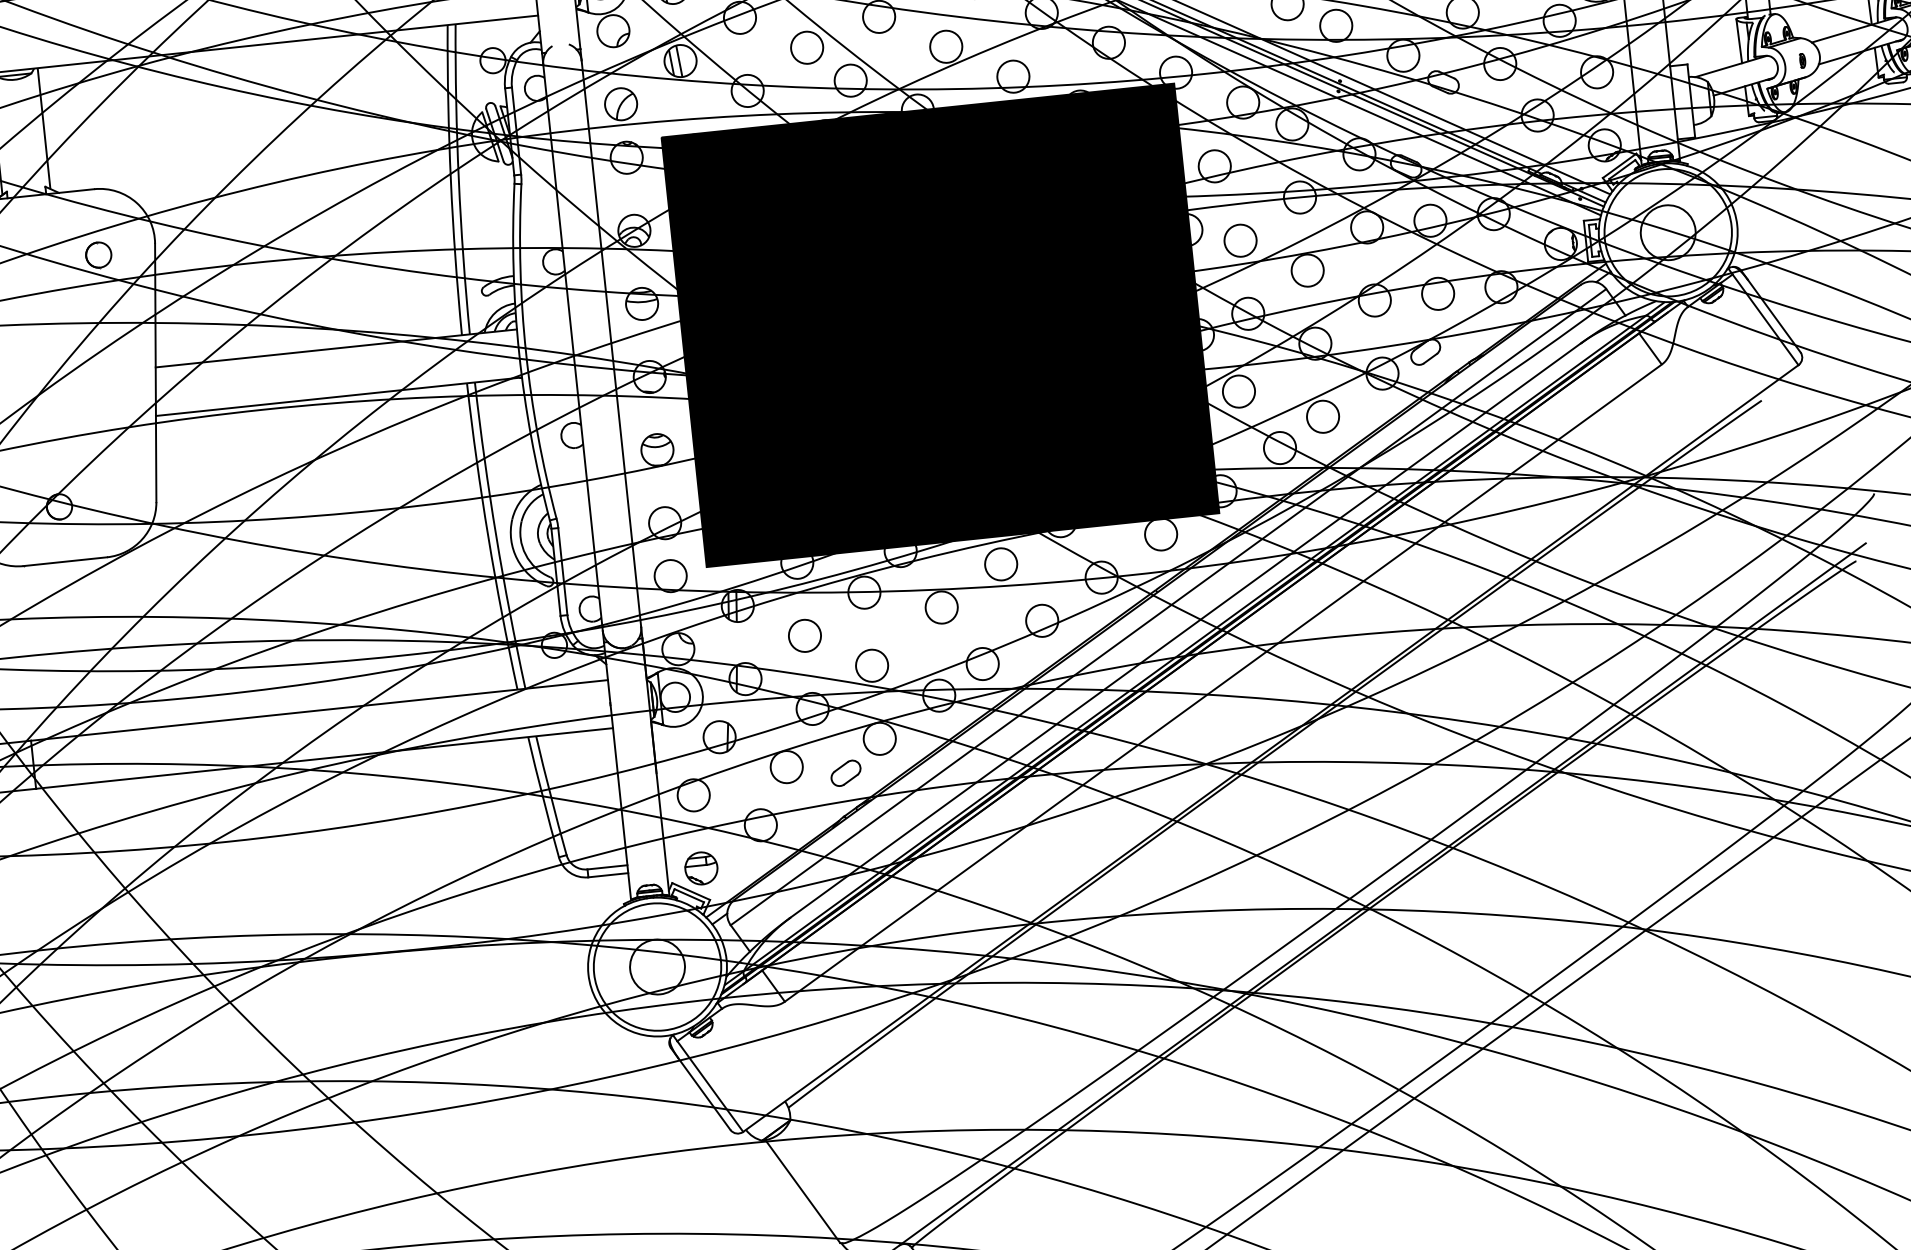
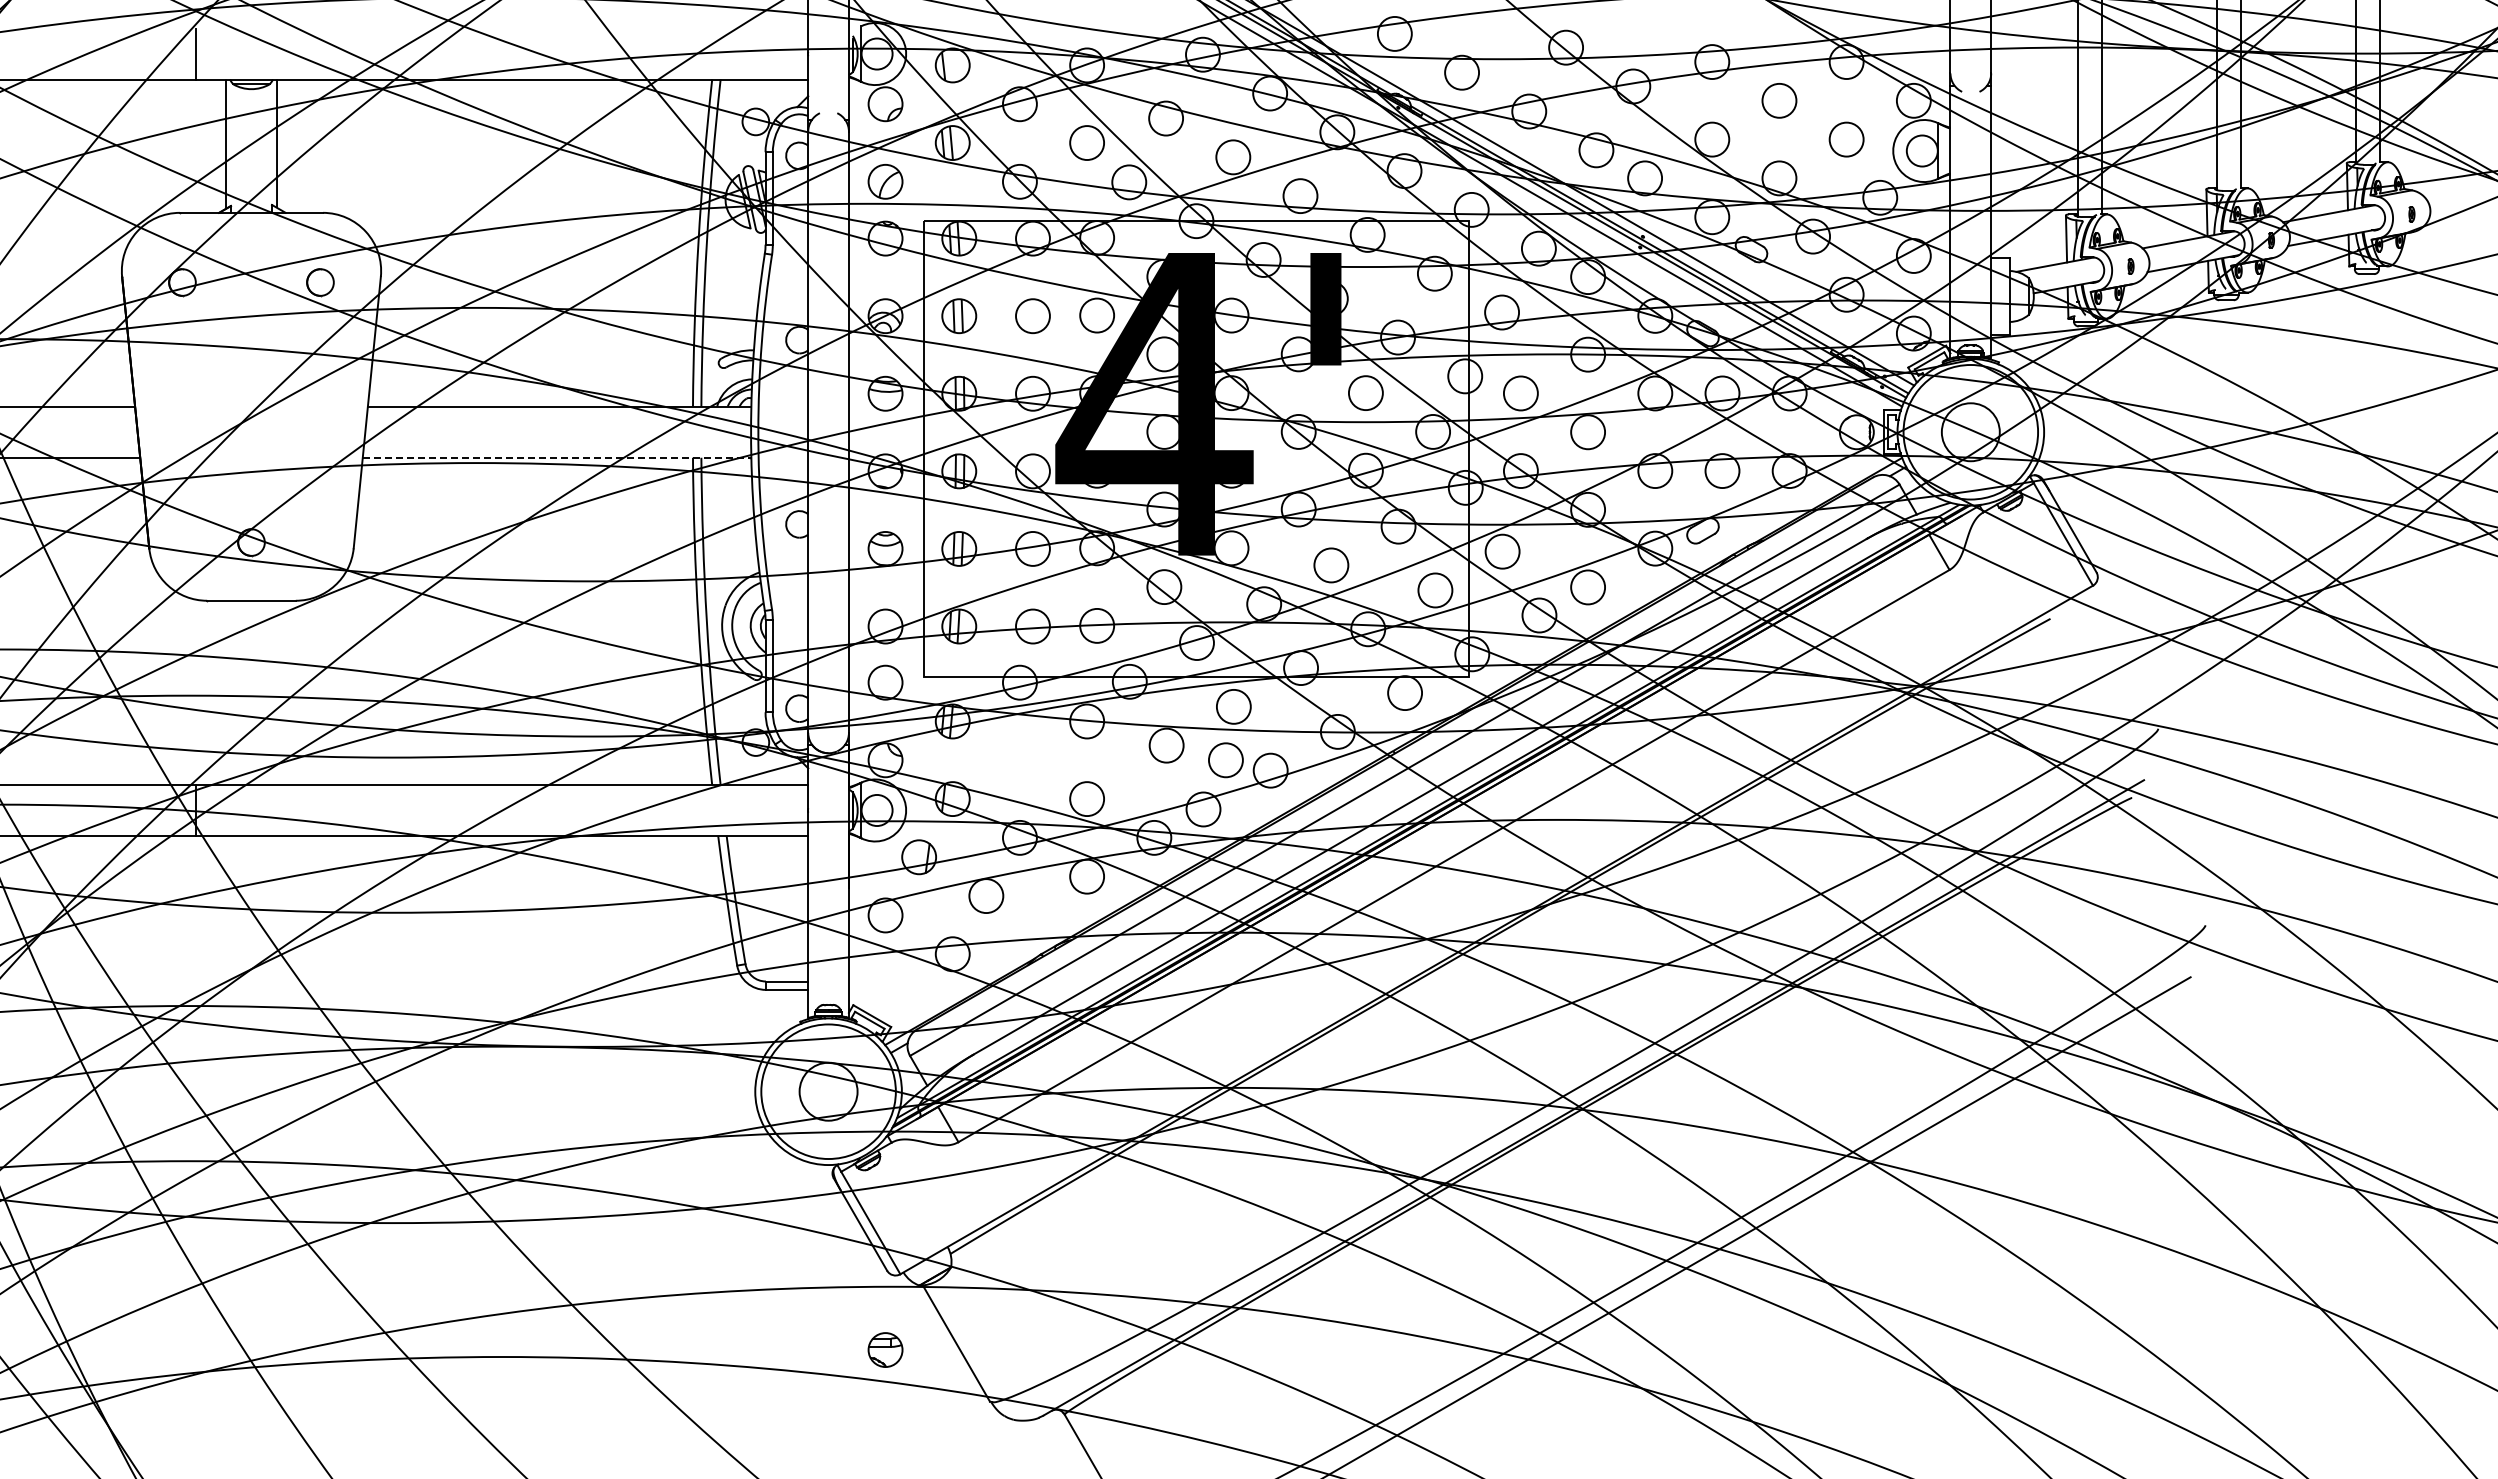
fill: (940, 325) -> (1196, 449), removed
line: (339, 396) -> (557, 457), solid -> dashed
circle: (804, 636) -> (1225, 760), moved
part: (845, 772) -> (1047, 908), removed
part: (701, 867) -> (885, 1349), moved

